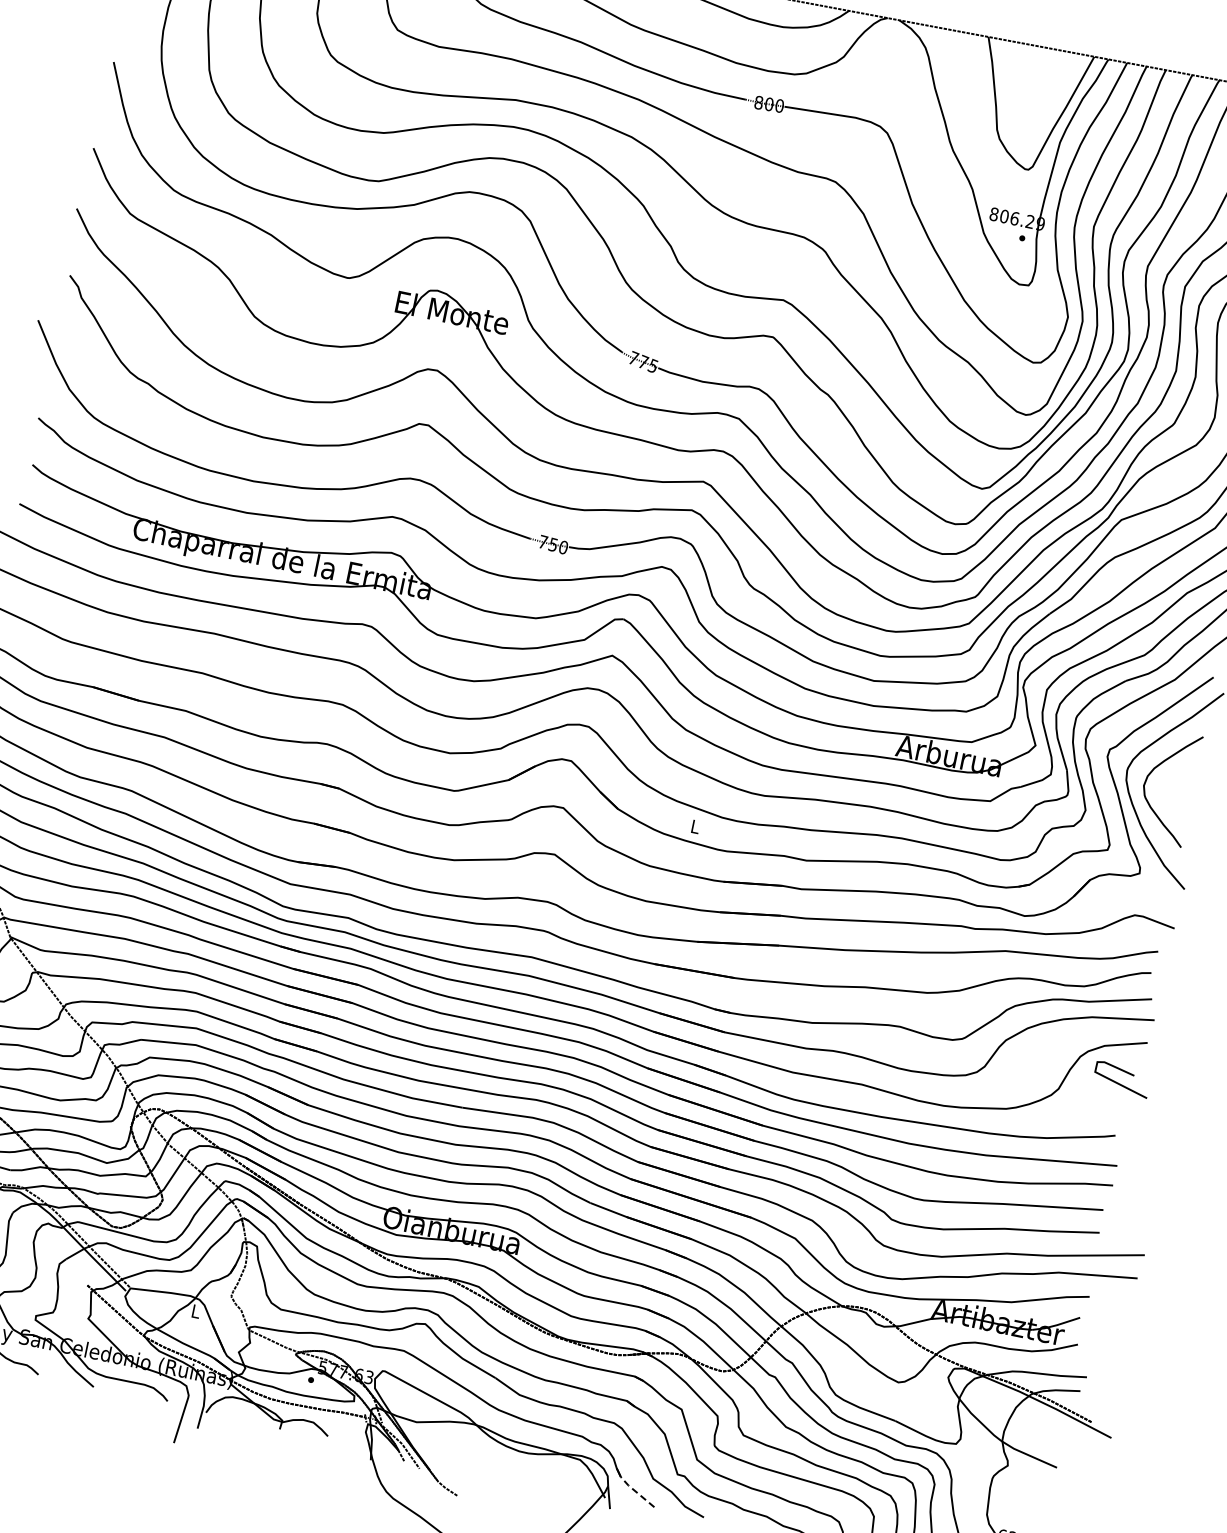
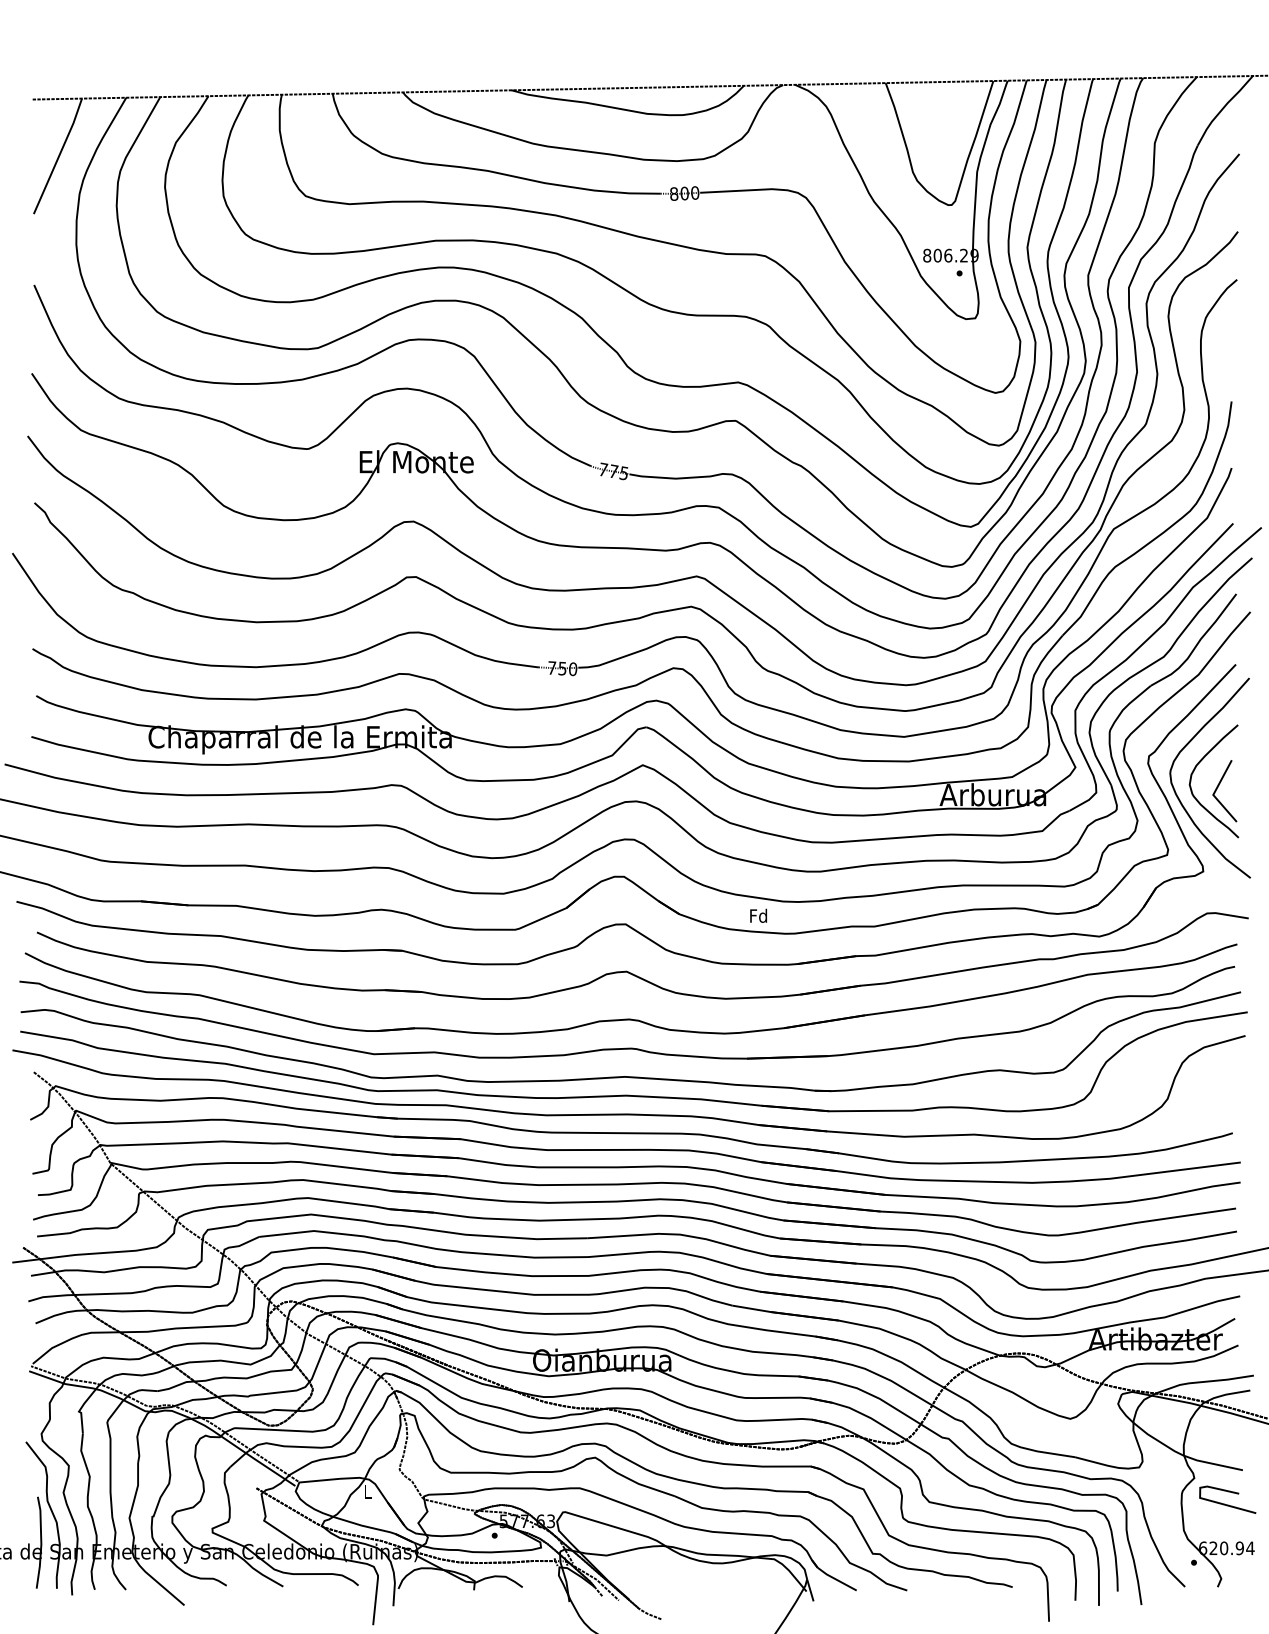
line: (1171, 794) -> (1218, 787), added
text: (695, 826) -> (758, 915), L -> Fd
curve: (1118, 1082) -> (1224, 1503), moved
line: (635, 1492) -> (835, 1579), dashed -> solid

